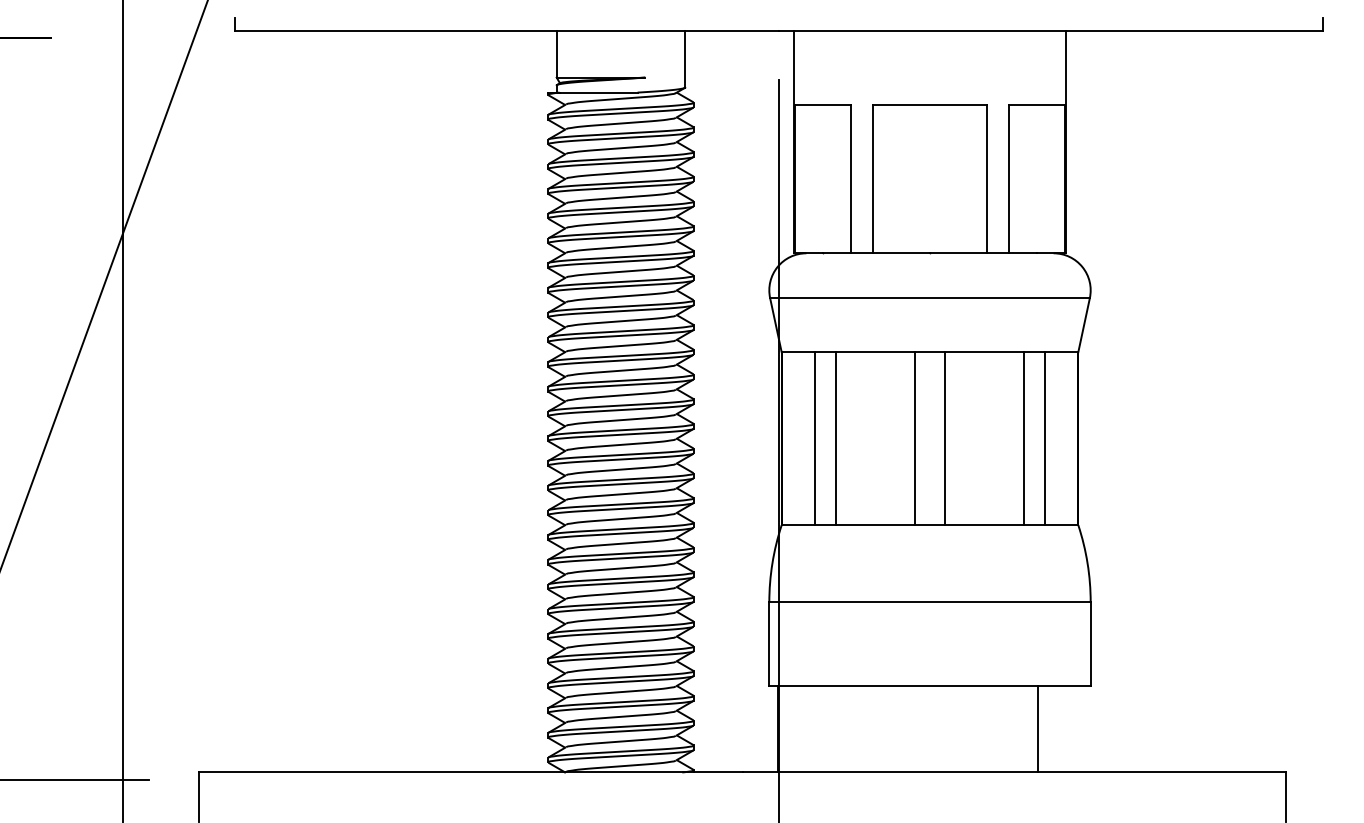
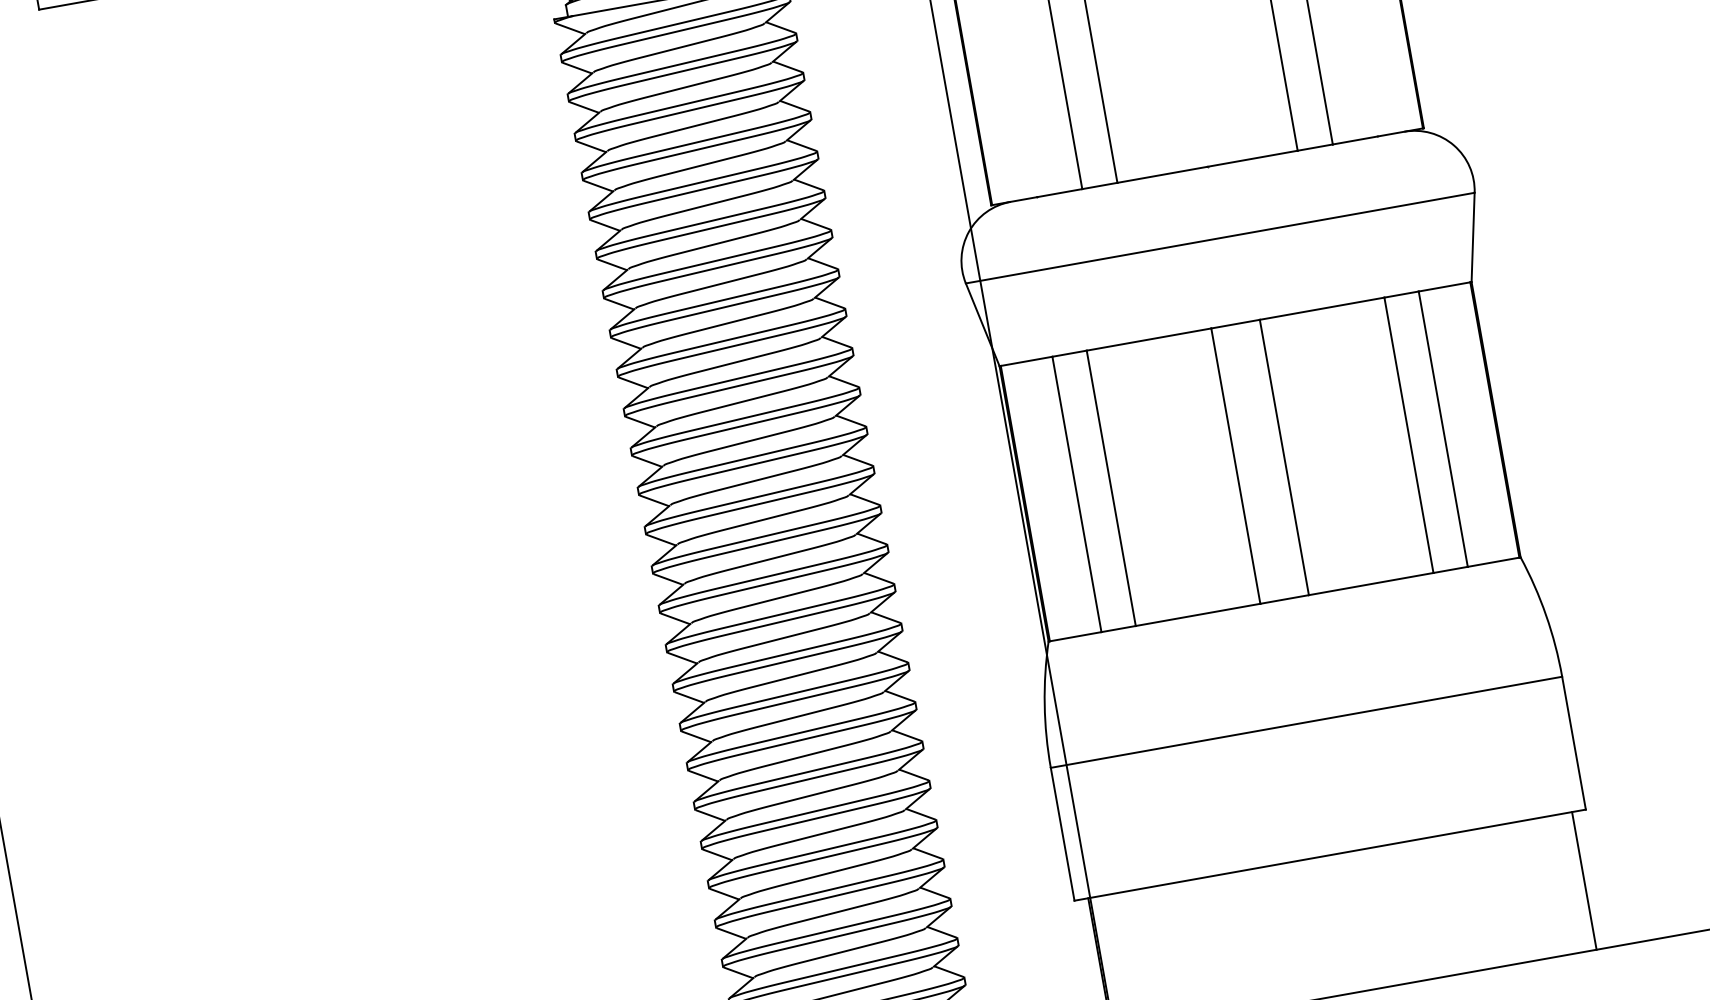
line: (1038, 728) -> (1584, 879), moved

